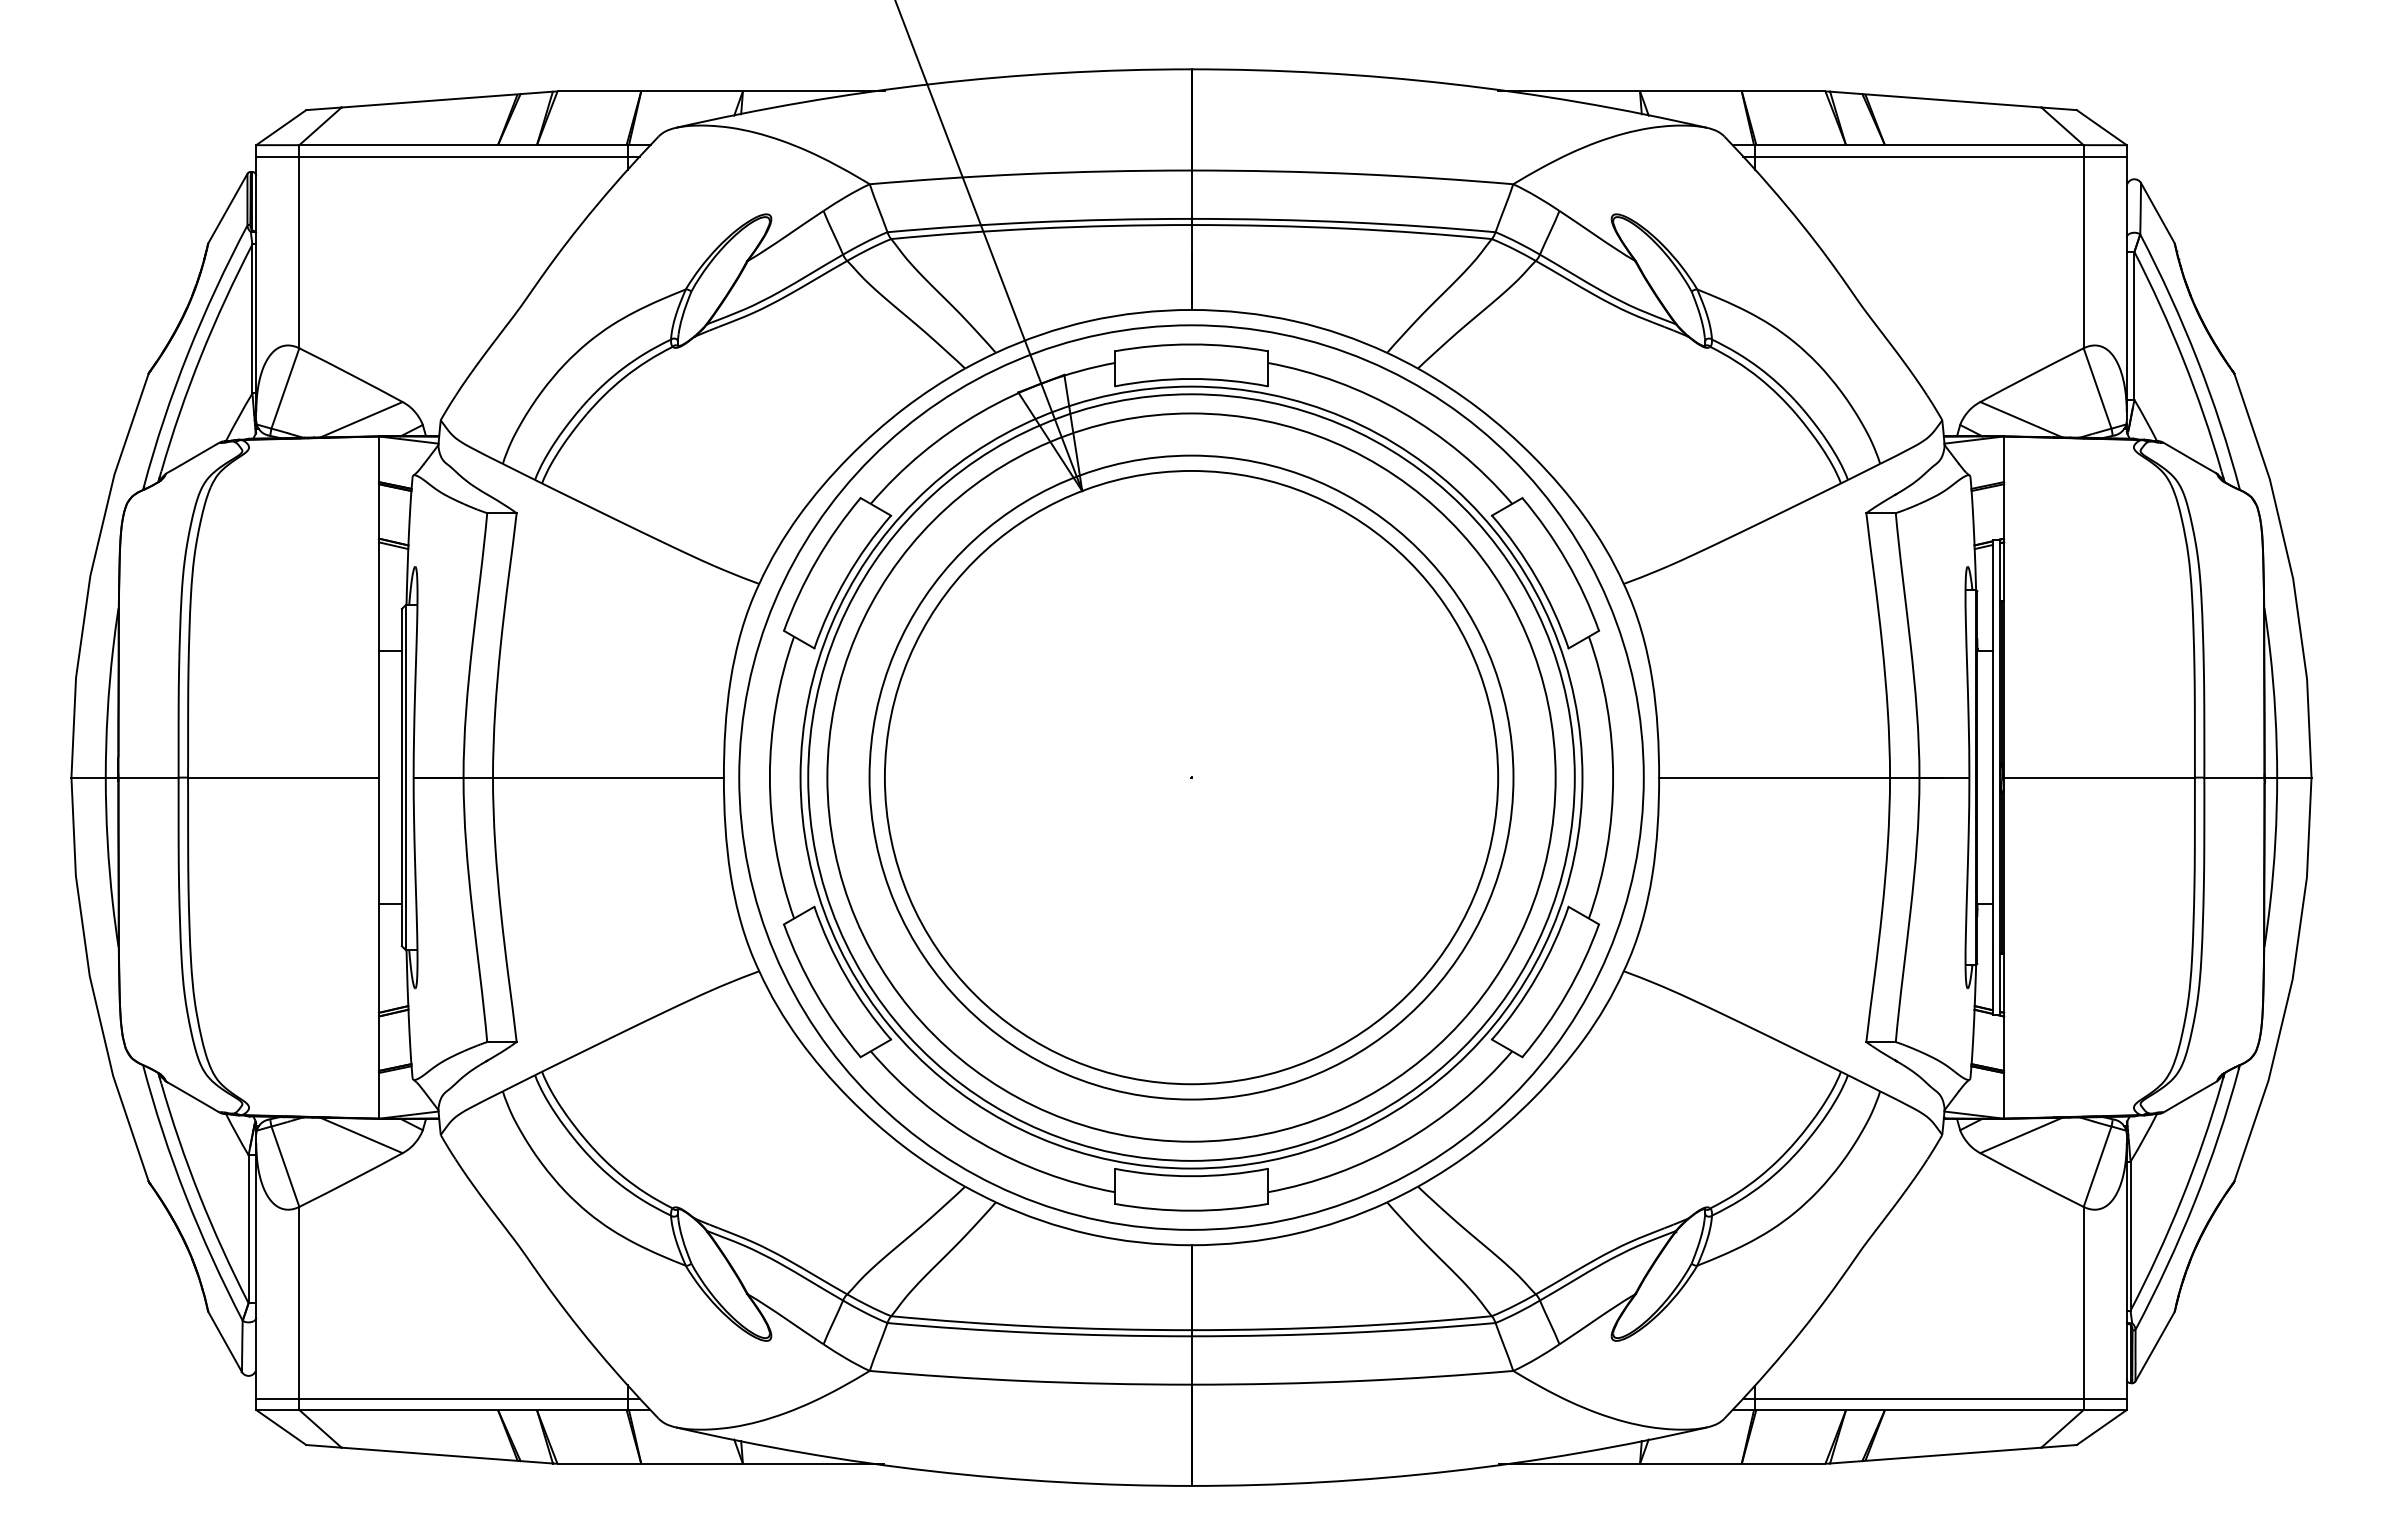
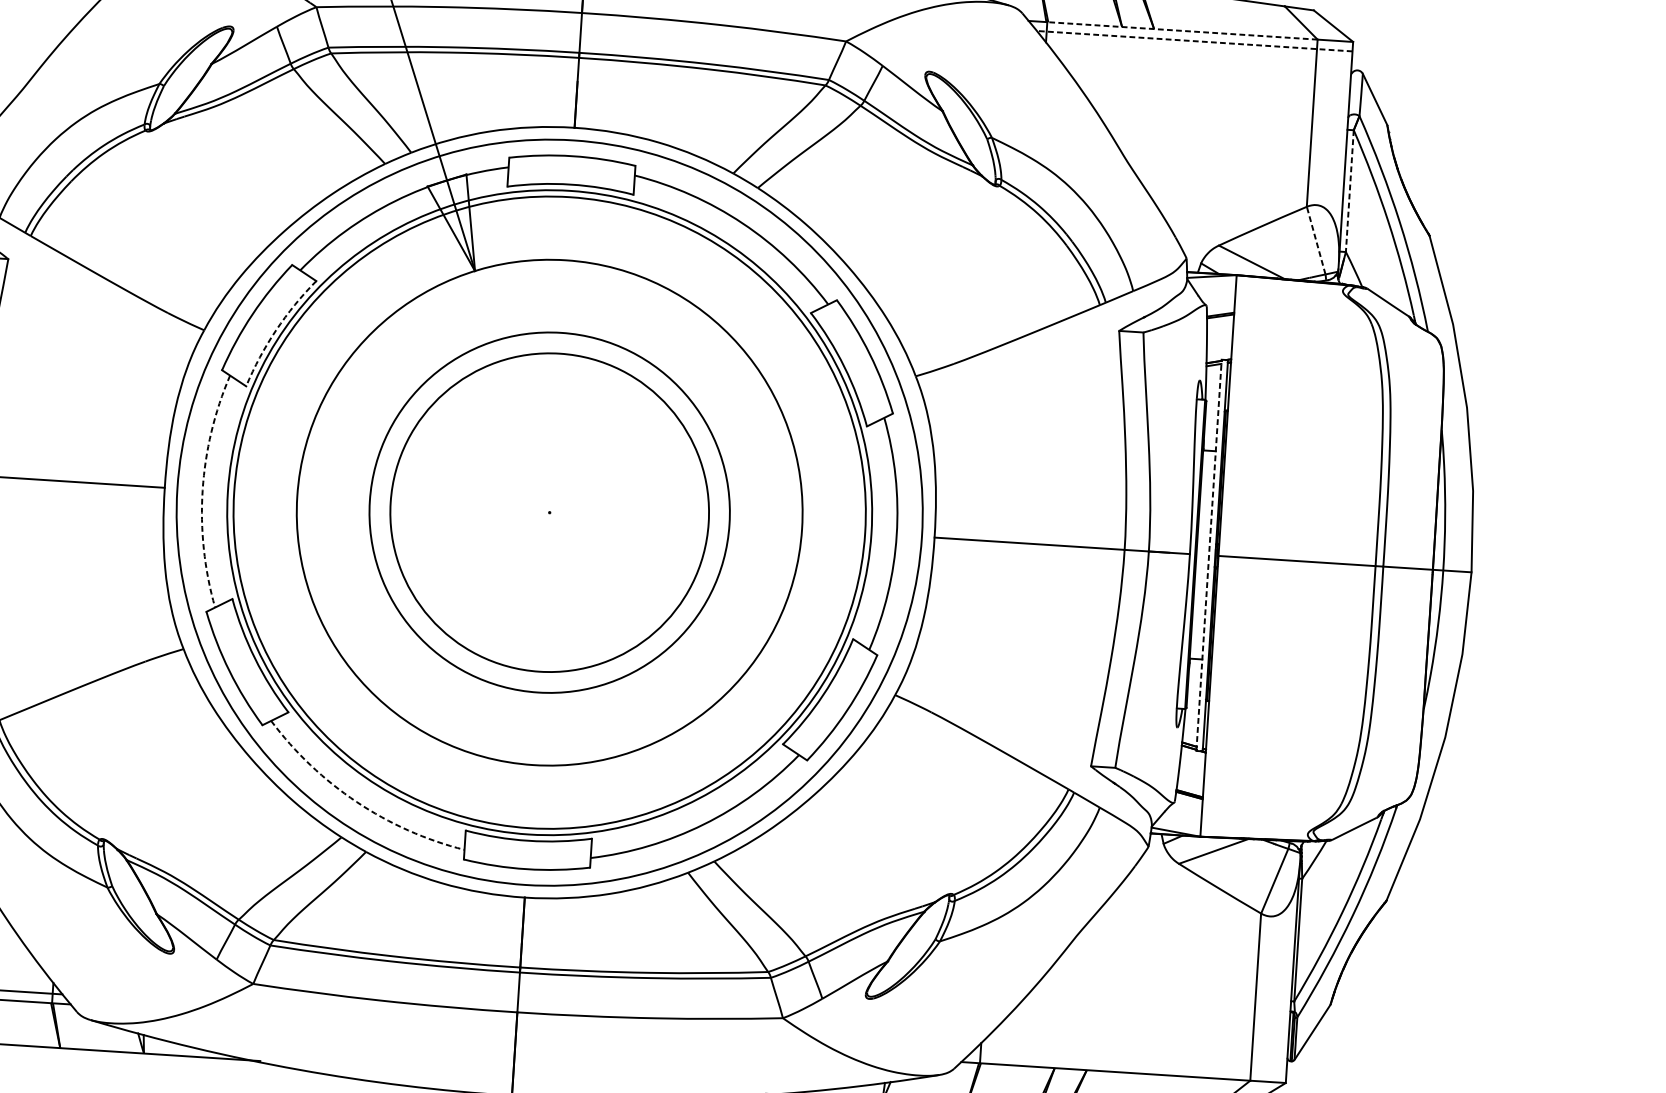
line: (1919, 145) -> (1182, 31), solid -> dashed
line: (1935, 156) -> (1195, 41), solid -> dashed
line: (2134, 325) -> (1349, 190), solid -> dashed
line: (2097, 387) -> (1316, 239), solid -> dashed
arc: (846, 578) -> (276, 330), solid -> dashed
arc: (769, 777) -> (202, 490), solid -> dashed
circle: (1191, 777) -> (549, 512), size x0.6
circle: (1191, 777) -> (549, 512), size x0.6
line: (1992, 777) -> (1208, 555), solid -> dashed
arc: (980, 1142) -> (356, 801), solid -> dashed
line: (1934, 1398) -> (1128, 1063), removed

